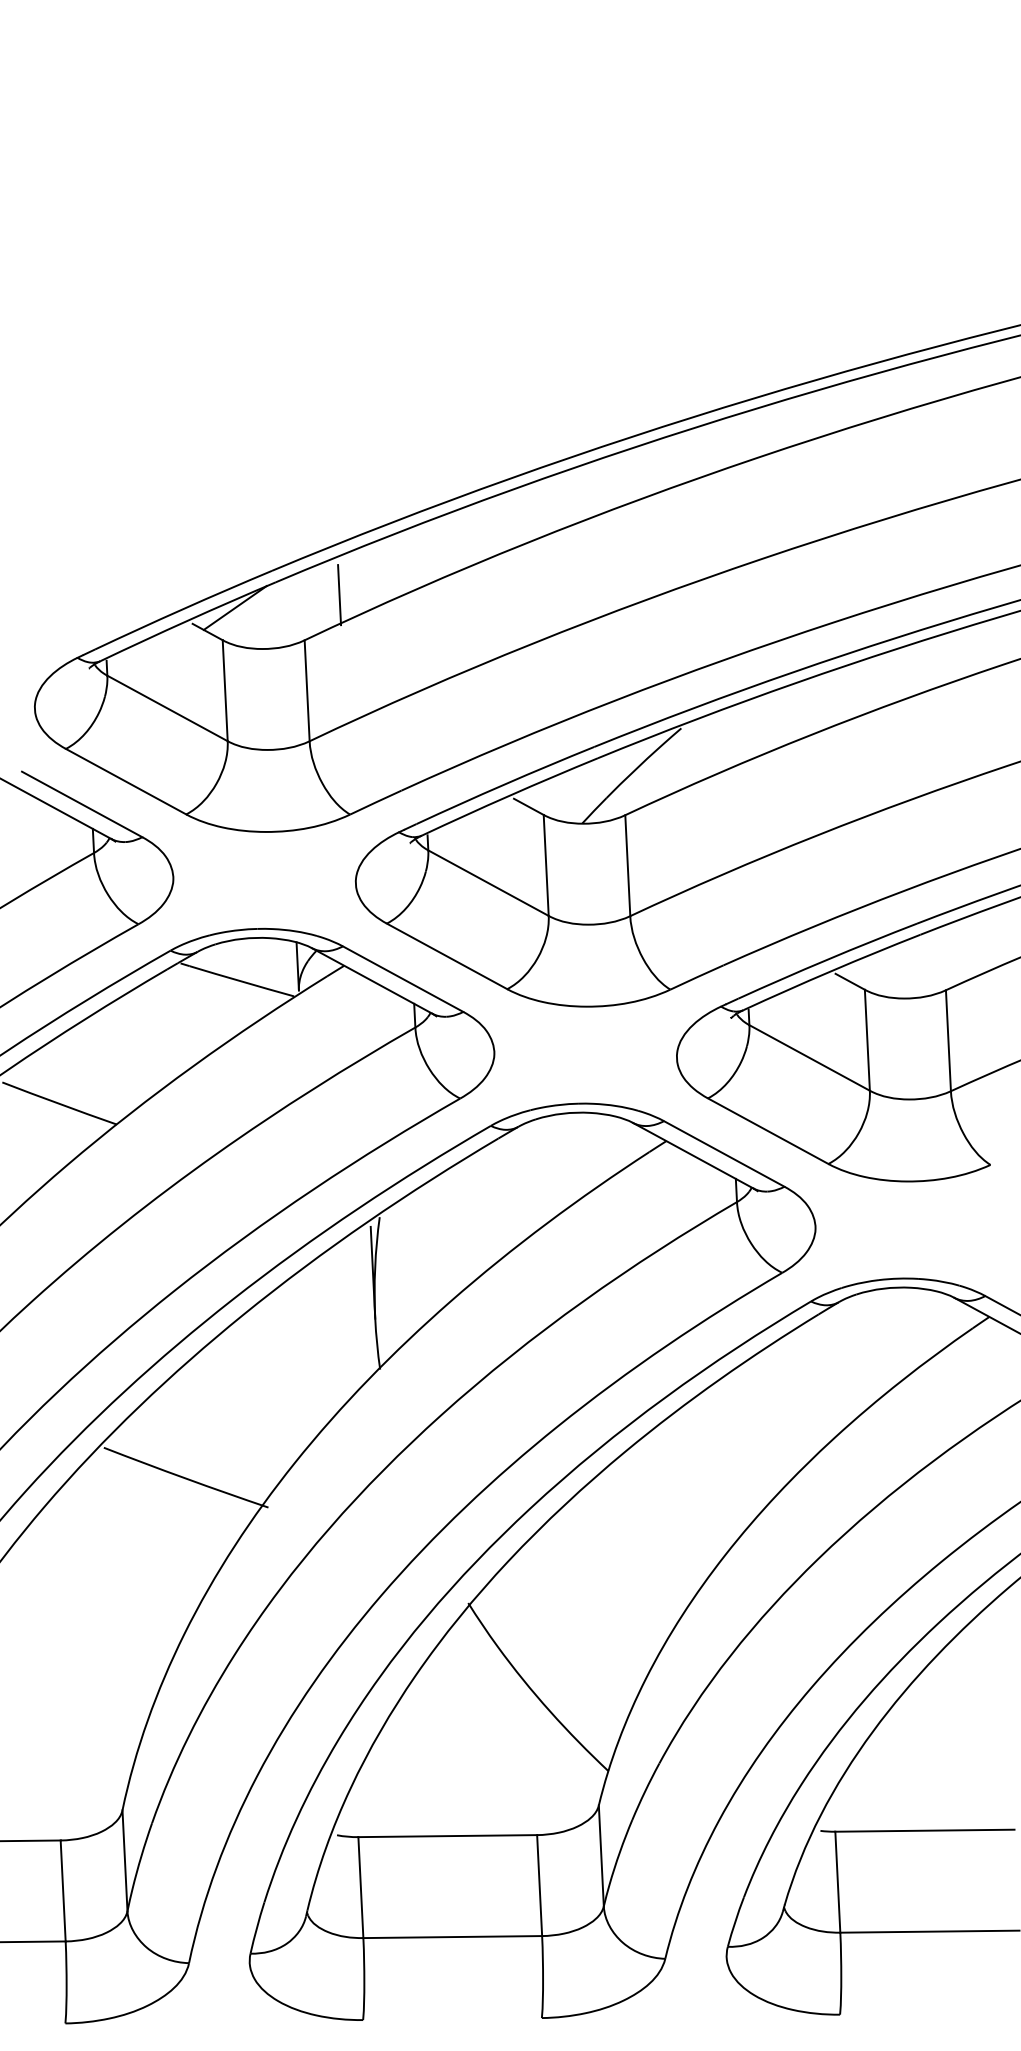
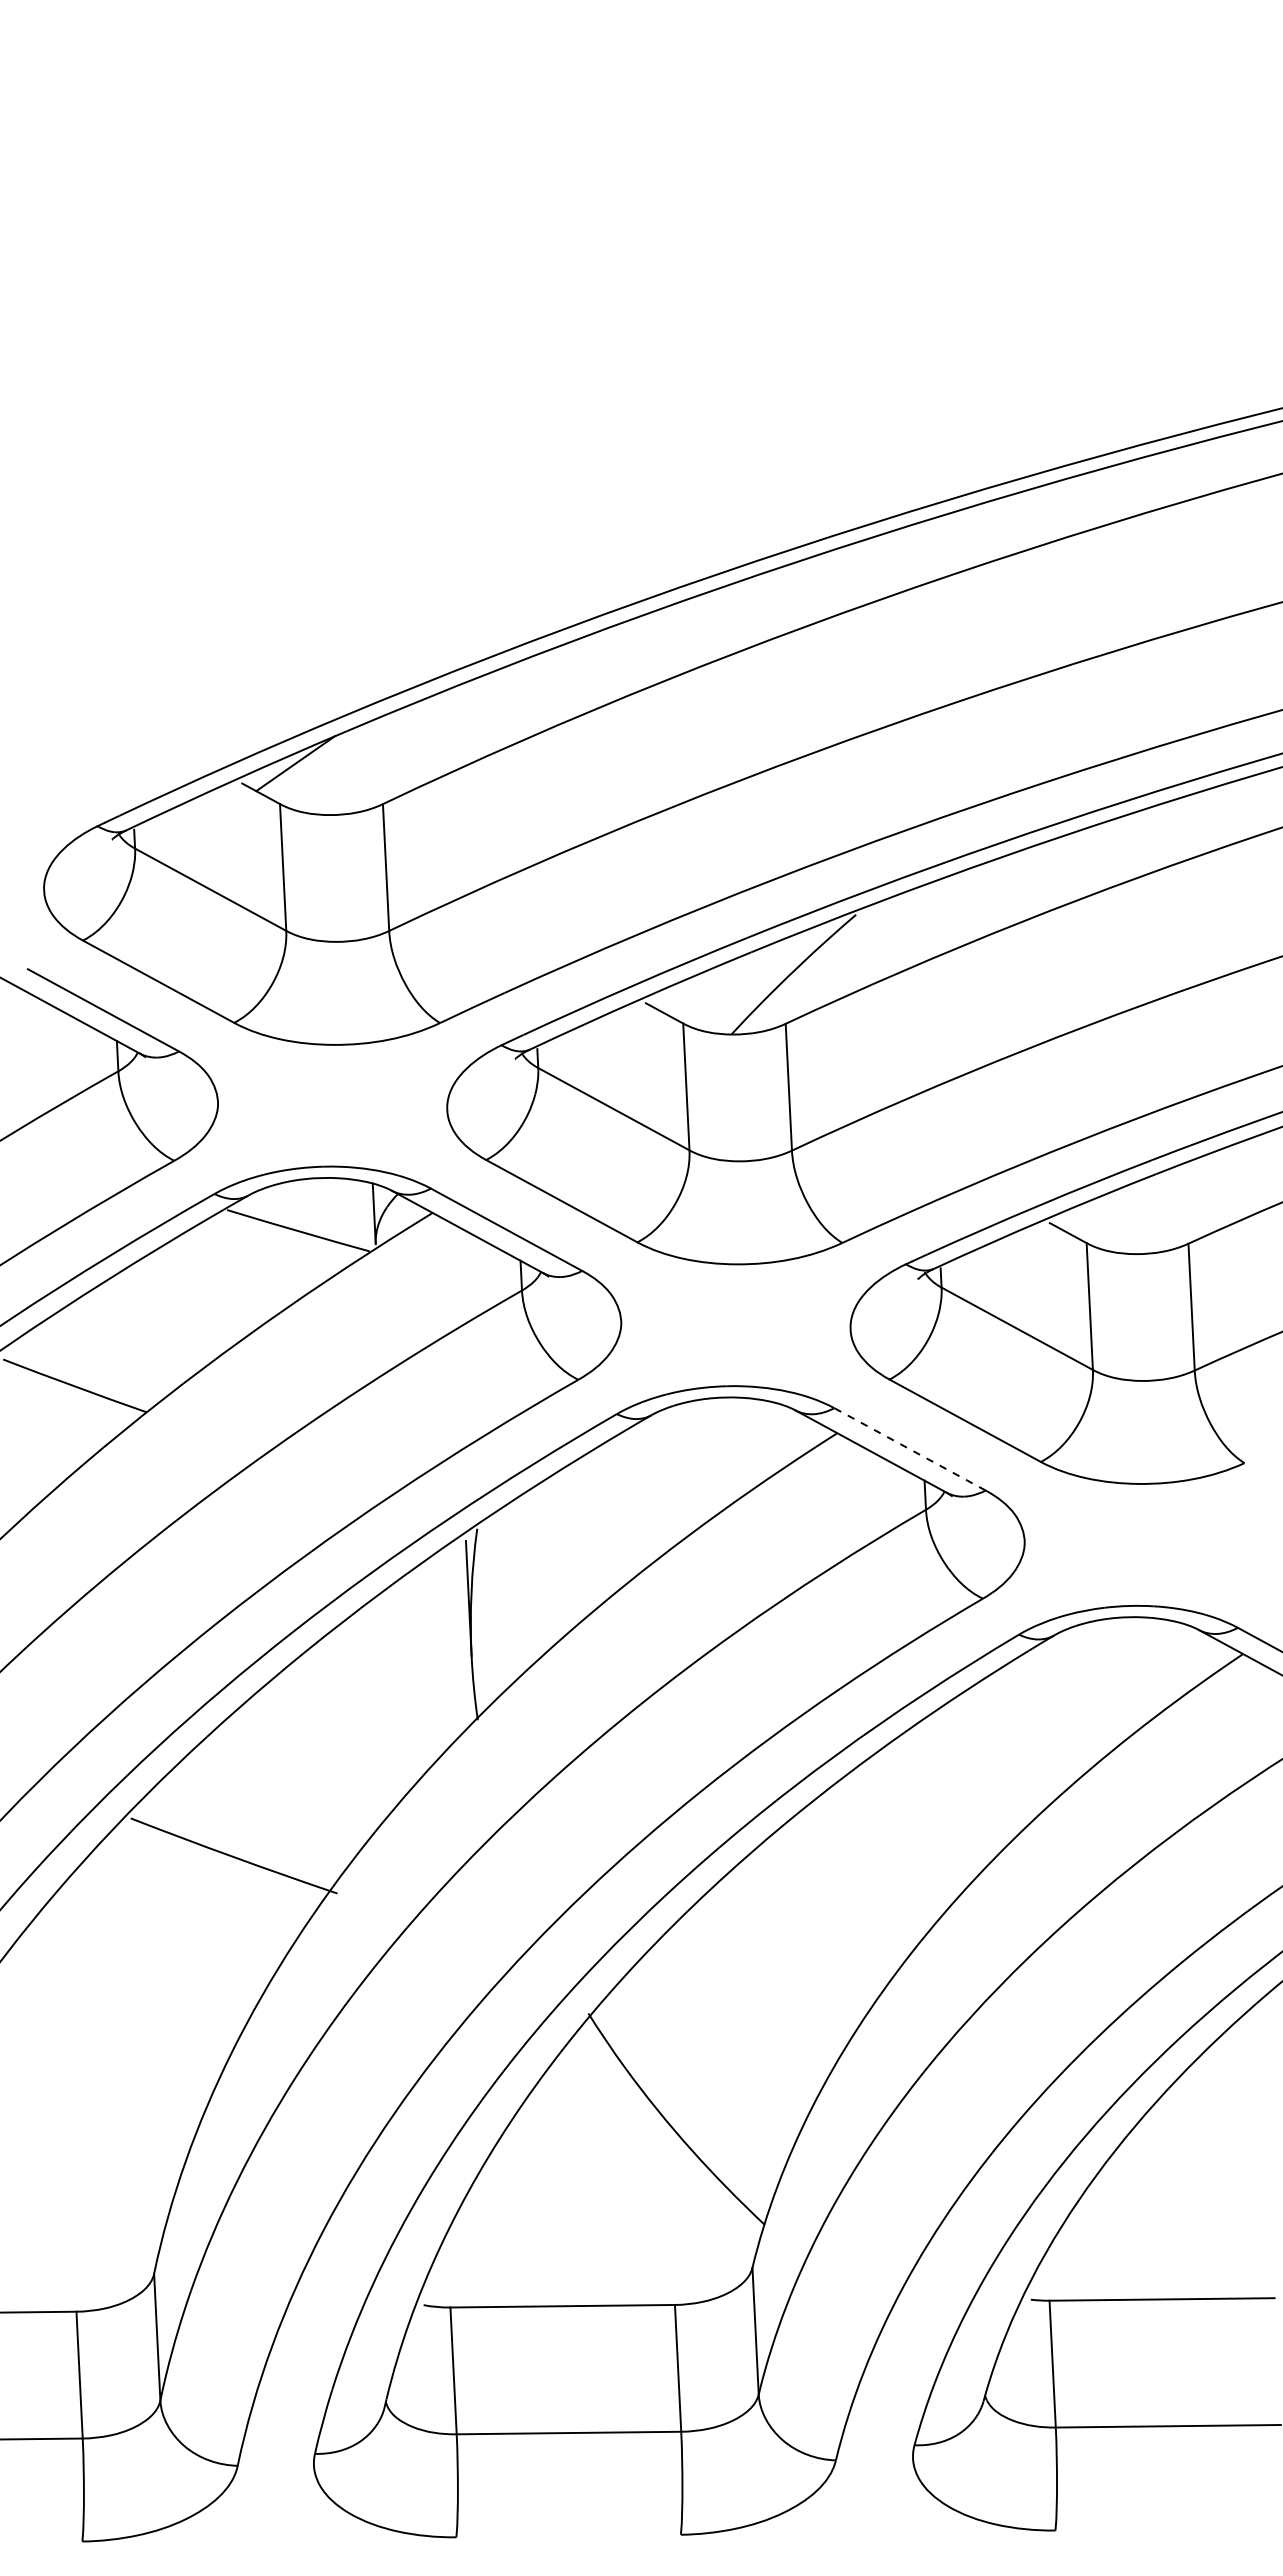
line: (339, 595) -> (426, 747), removed
line: (723, 1154) -> (909, 1449), solid -> dashed

